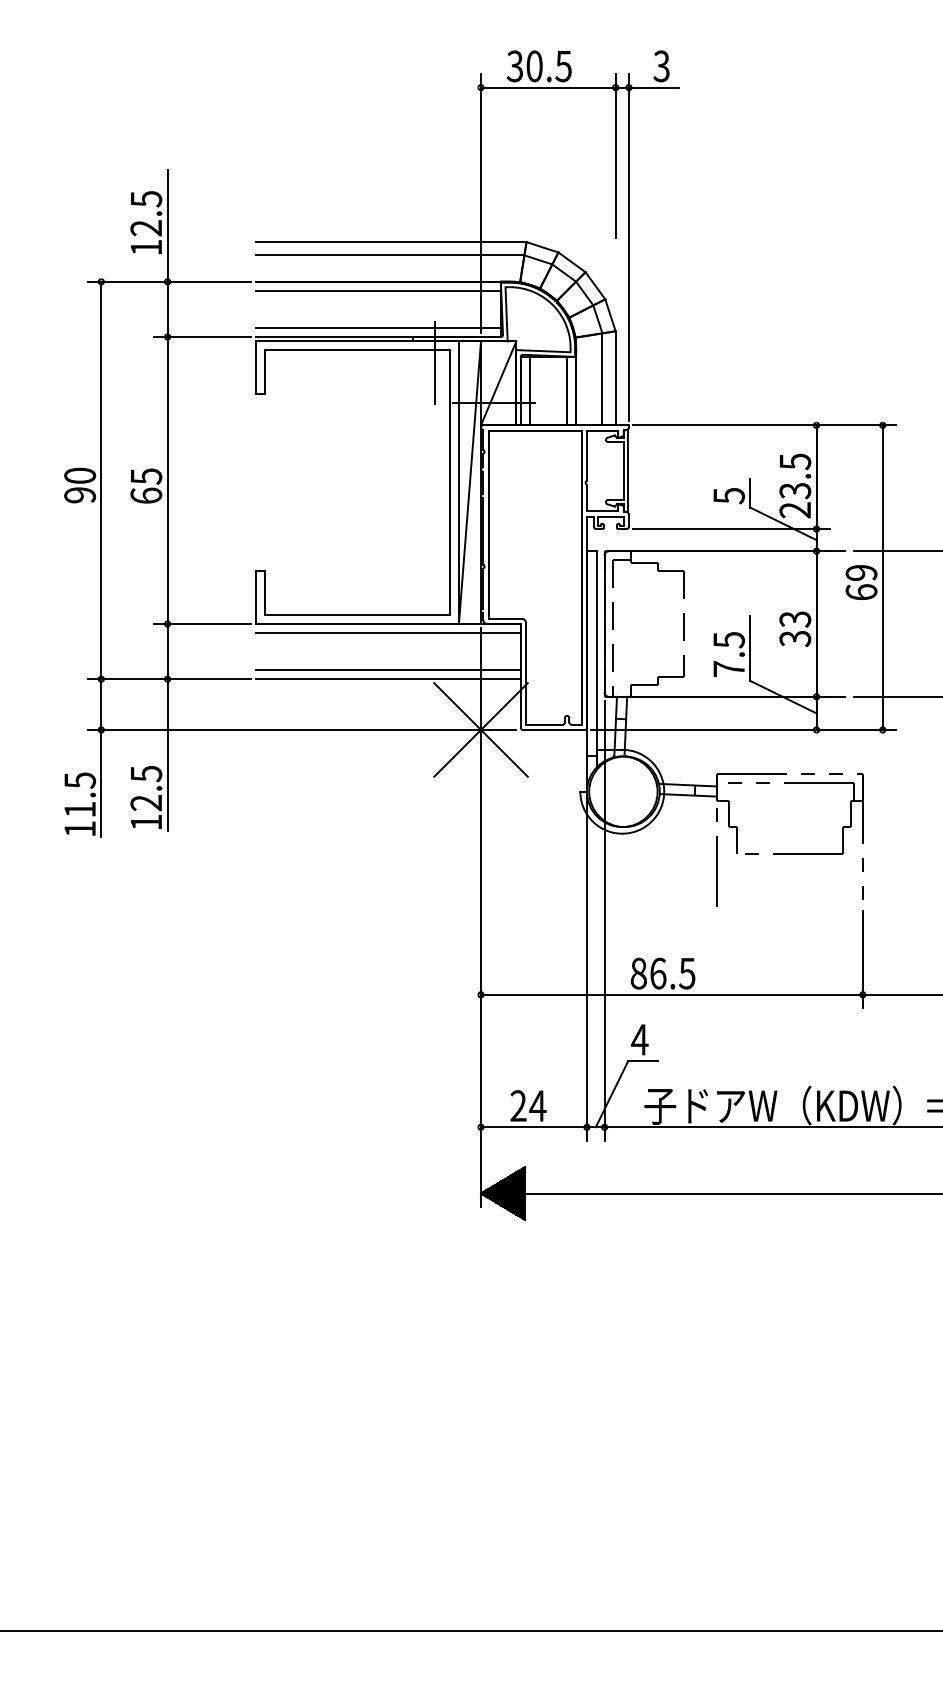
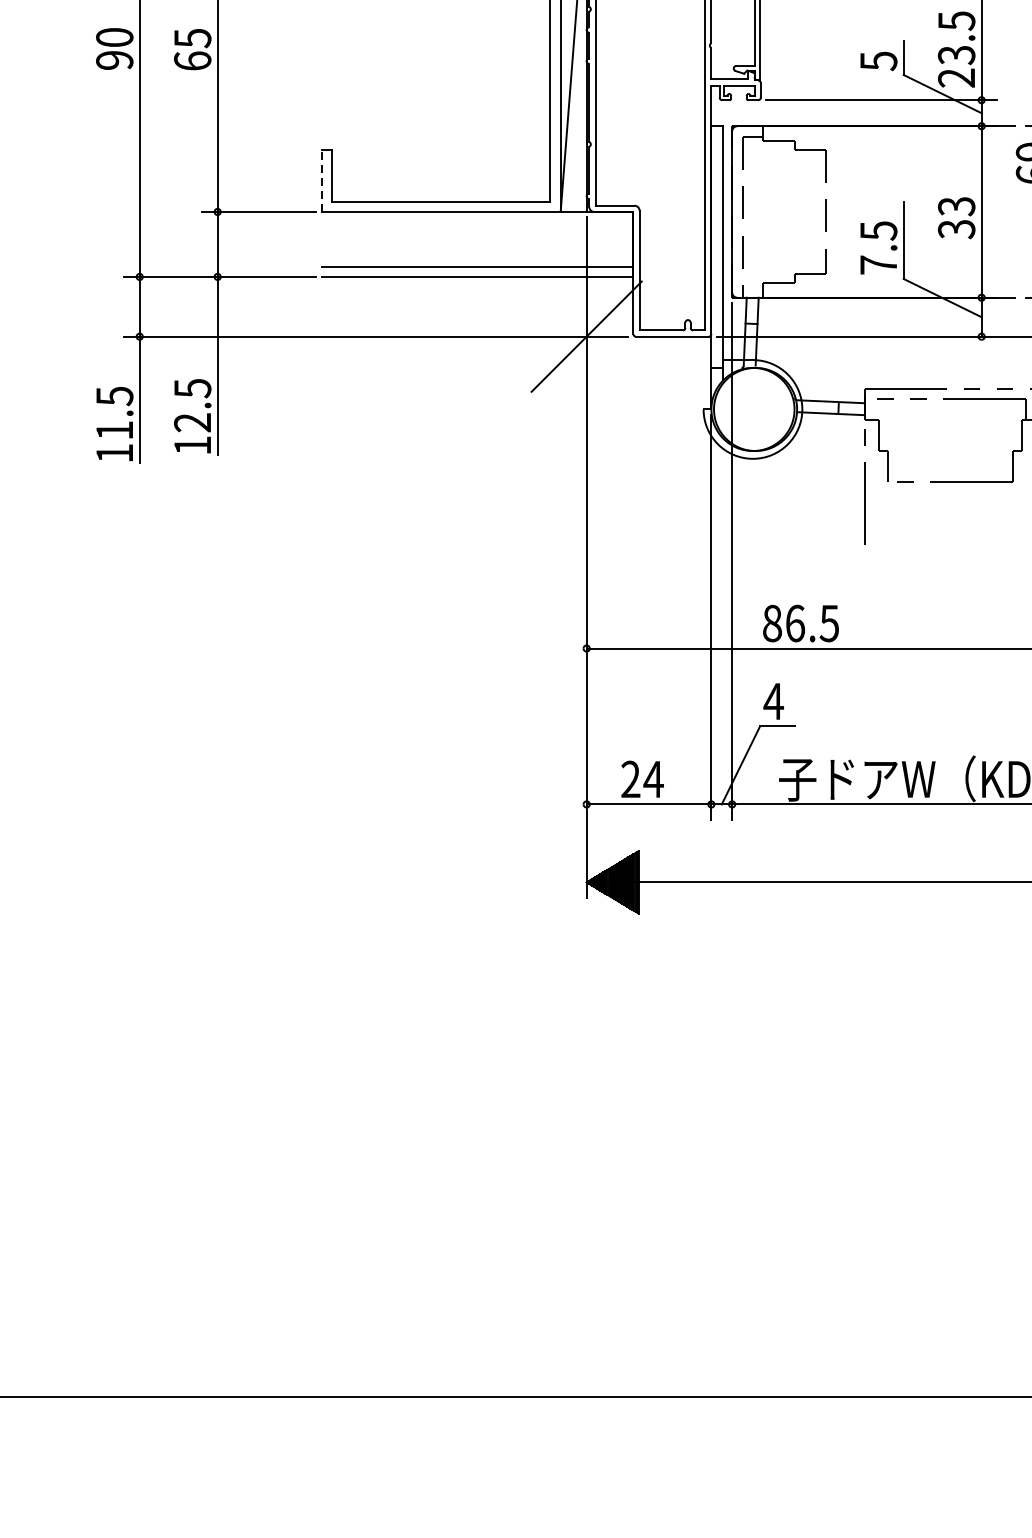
line: (255, 597) -> (321, 180), solid -> dashed
line: (387, 632) -> (476, 221), removed
line: (480, 729) -> (586, 336), removed

